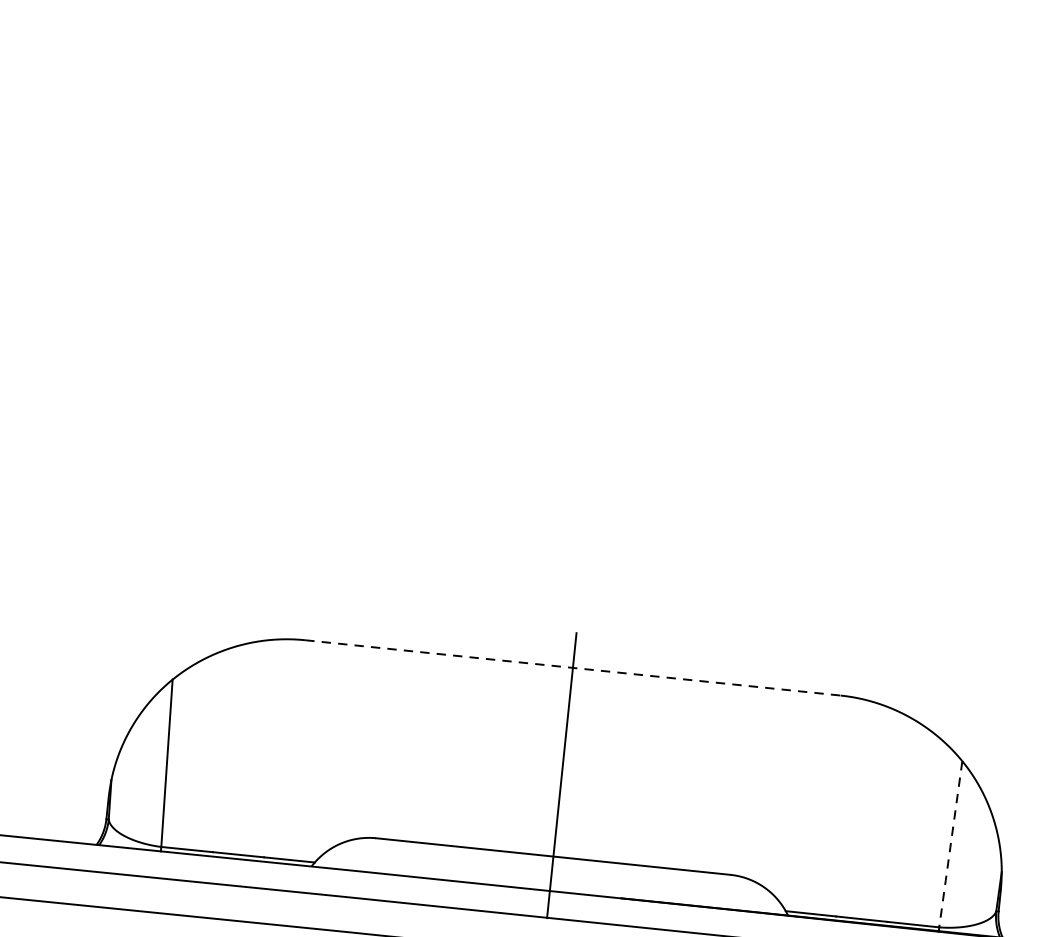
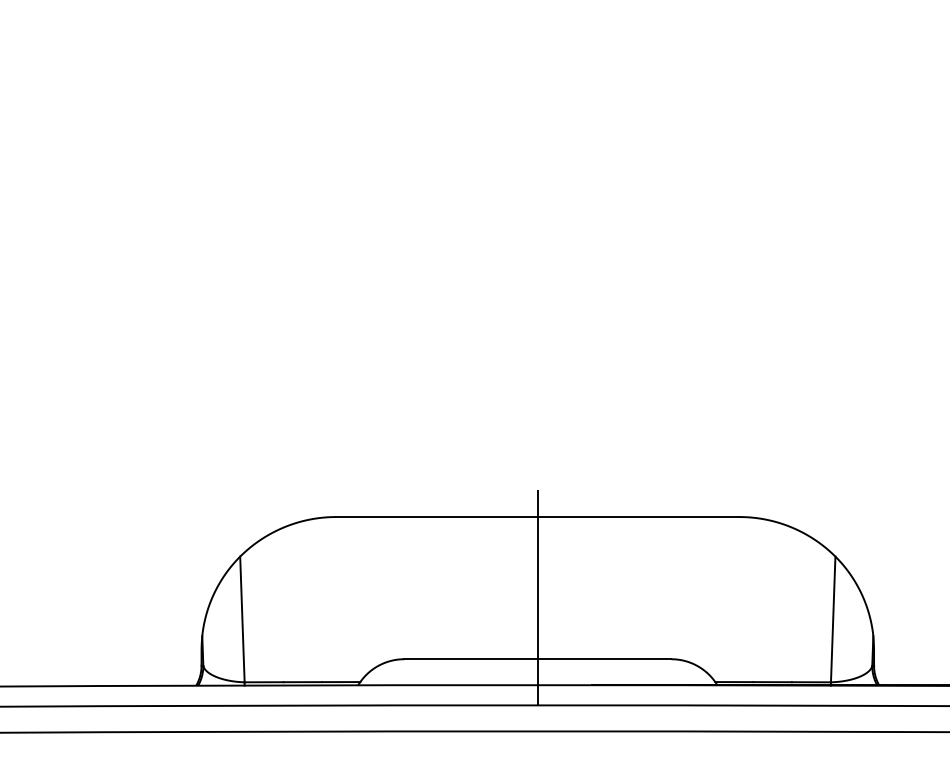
line: (572, 668) -> (537, 517), dashed -> solid
line: (951, 844) -> (833, 619), dashed -> solid

